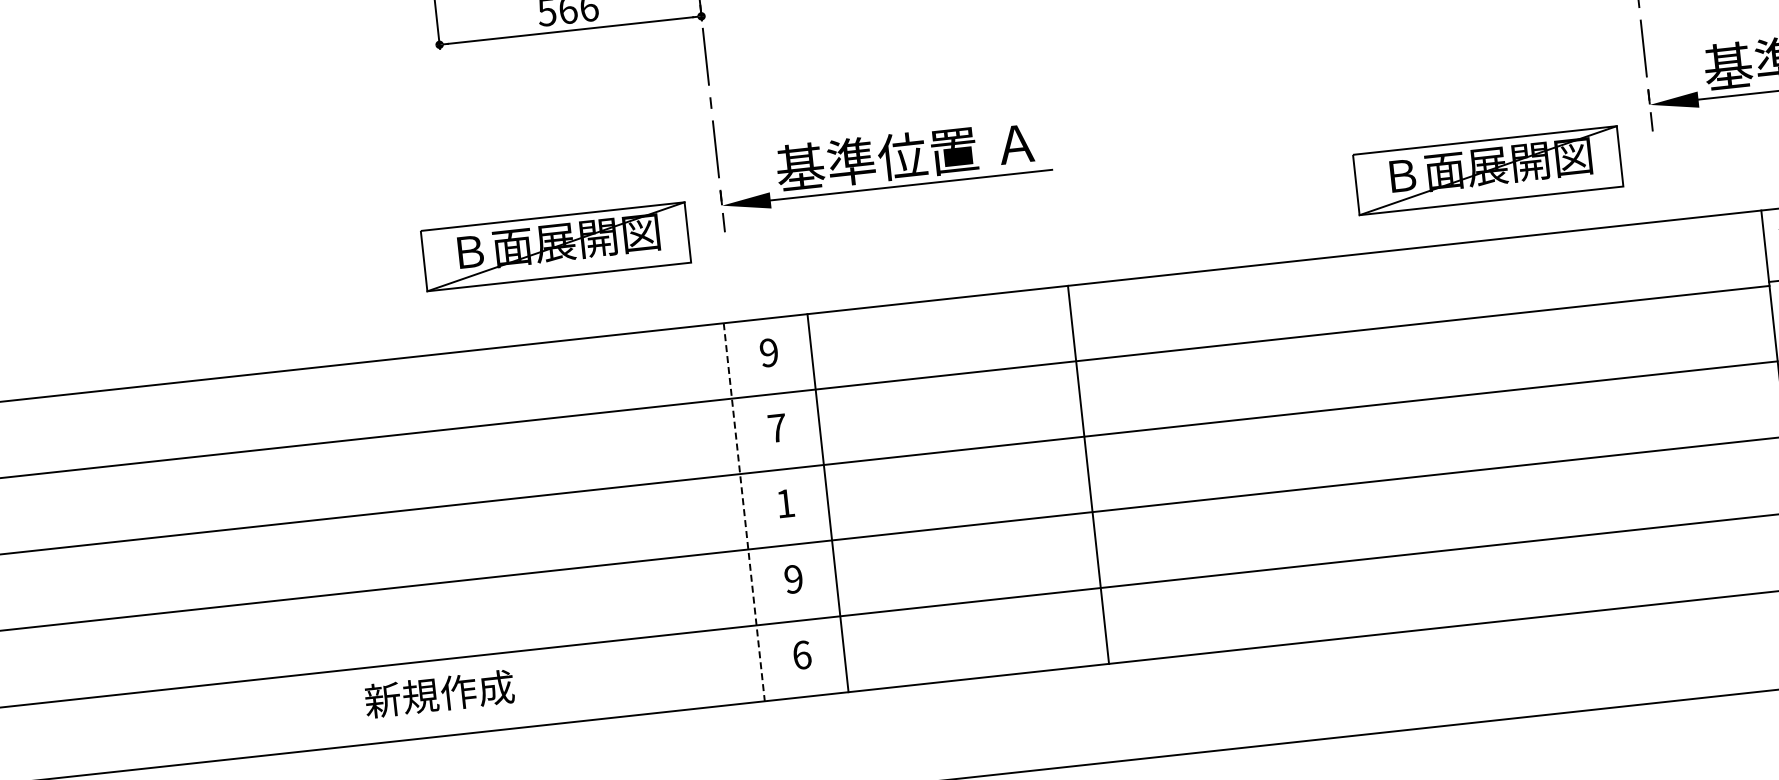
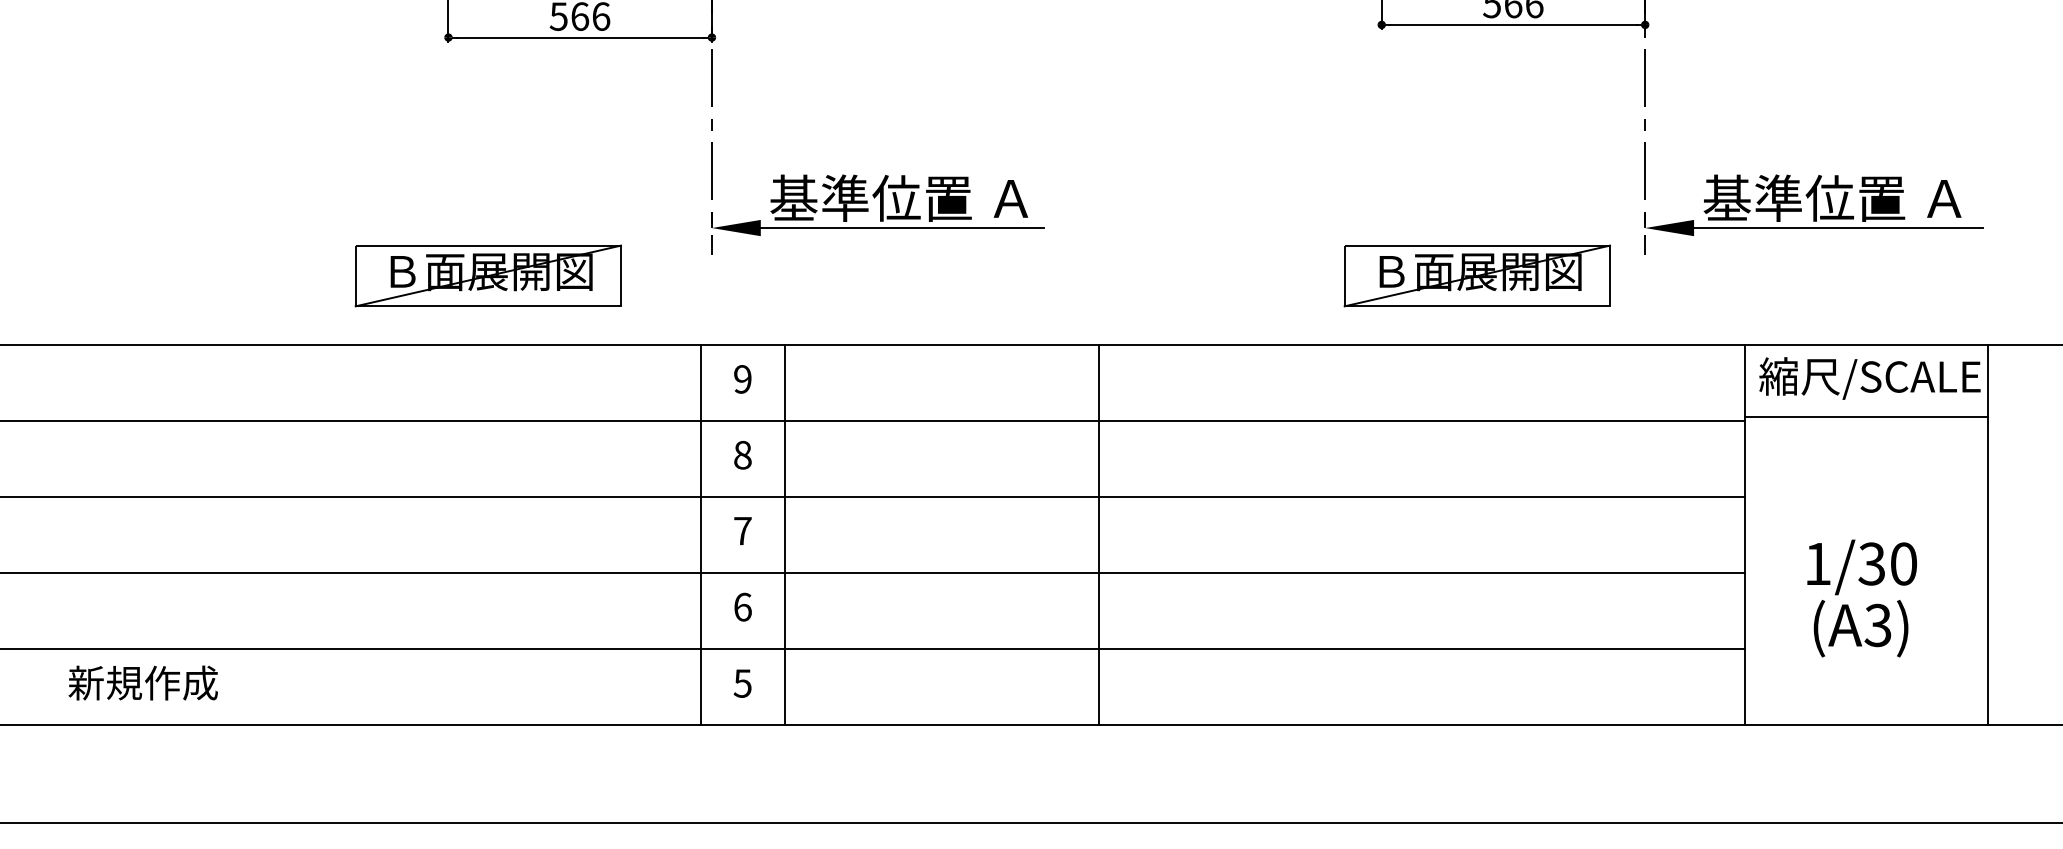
part: (555, 246) -> (487, 275), moved
text: (776, 427) -> (742, 454), 7 -> 8
line: (1088, 475) -> (1099, 535), moved
text: (785, 504) -> (742, 531), 1 -> 7
line: (743, 512) -> (700, 535), dashed -> solid
text: (793, 578) -> (742, 606), 9 -> 6
text: (801, 655) -> (742, 683), 6 -> 5
text: (438, 693) -> (142, 682), moved

